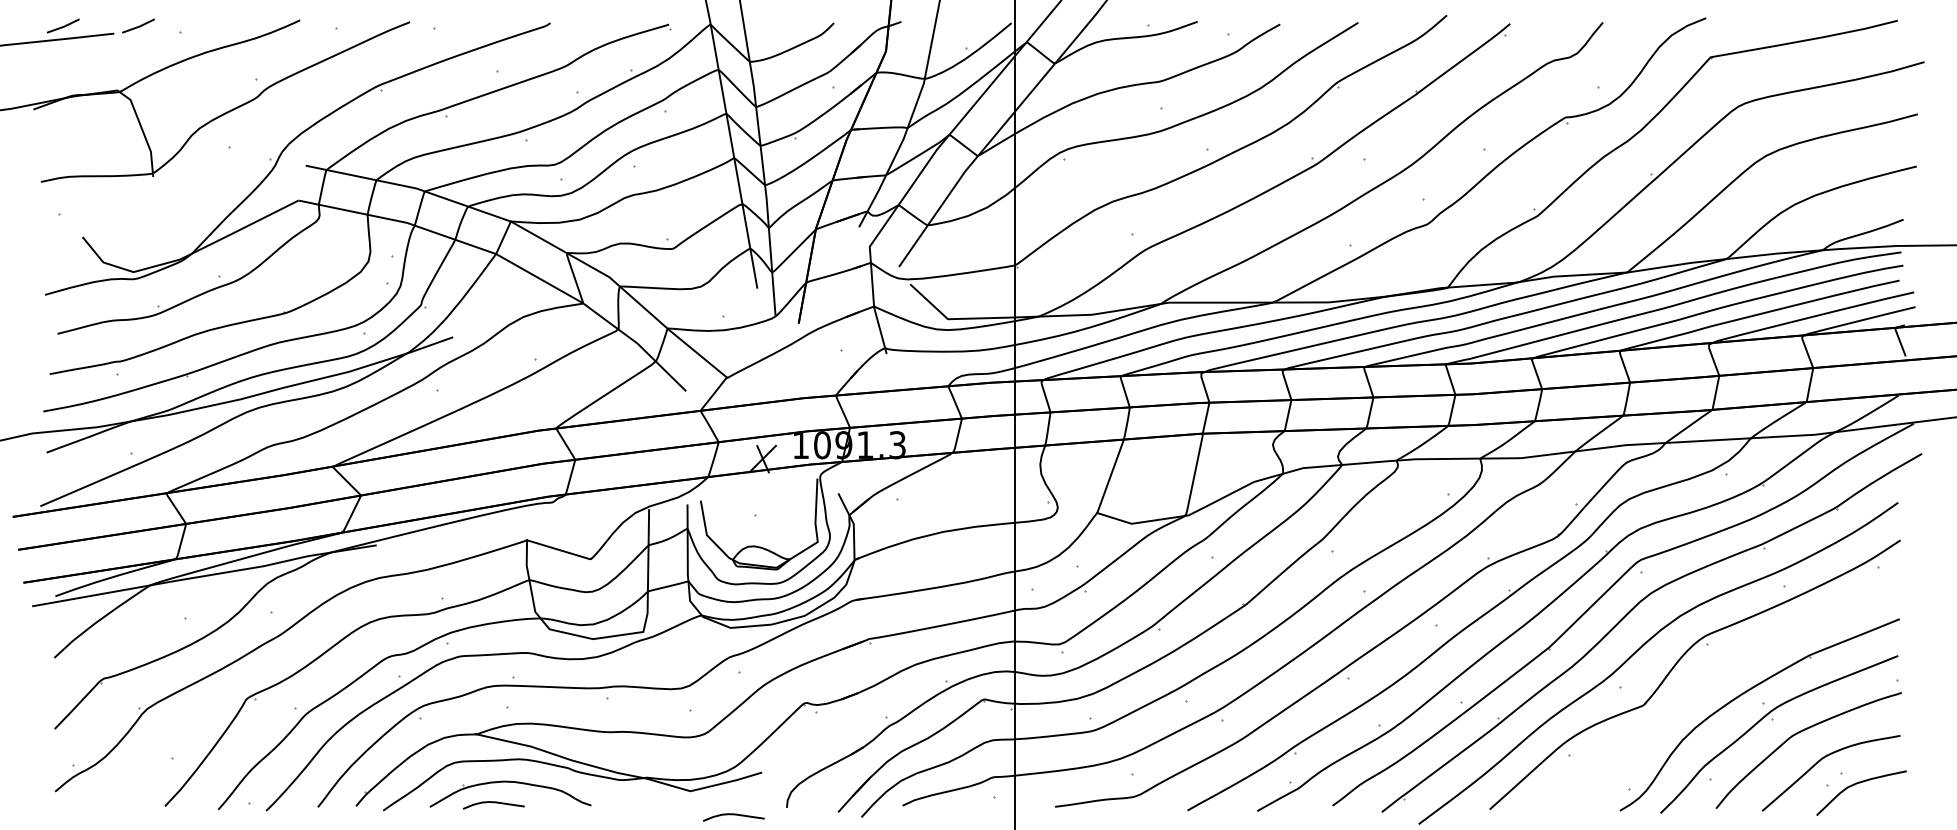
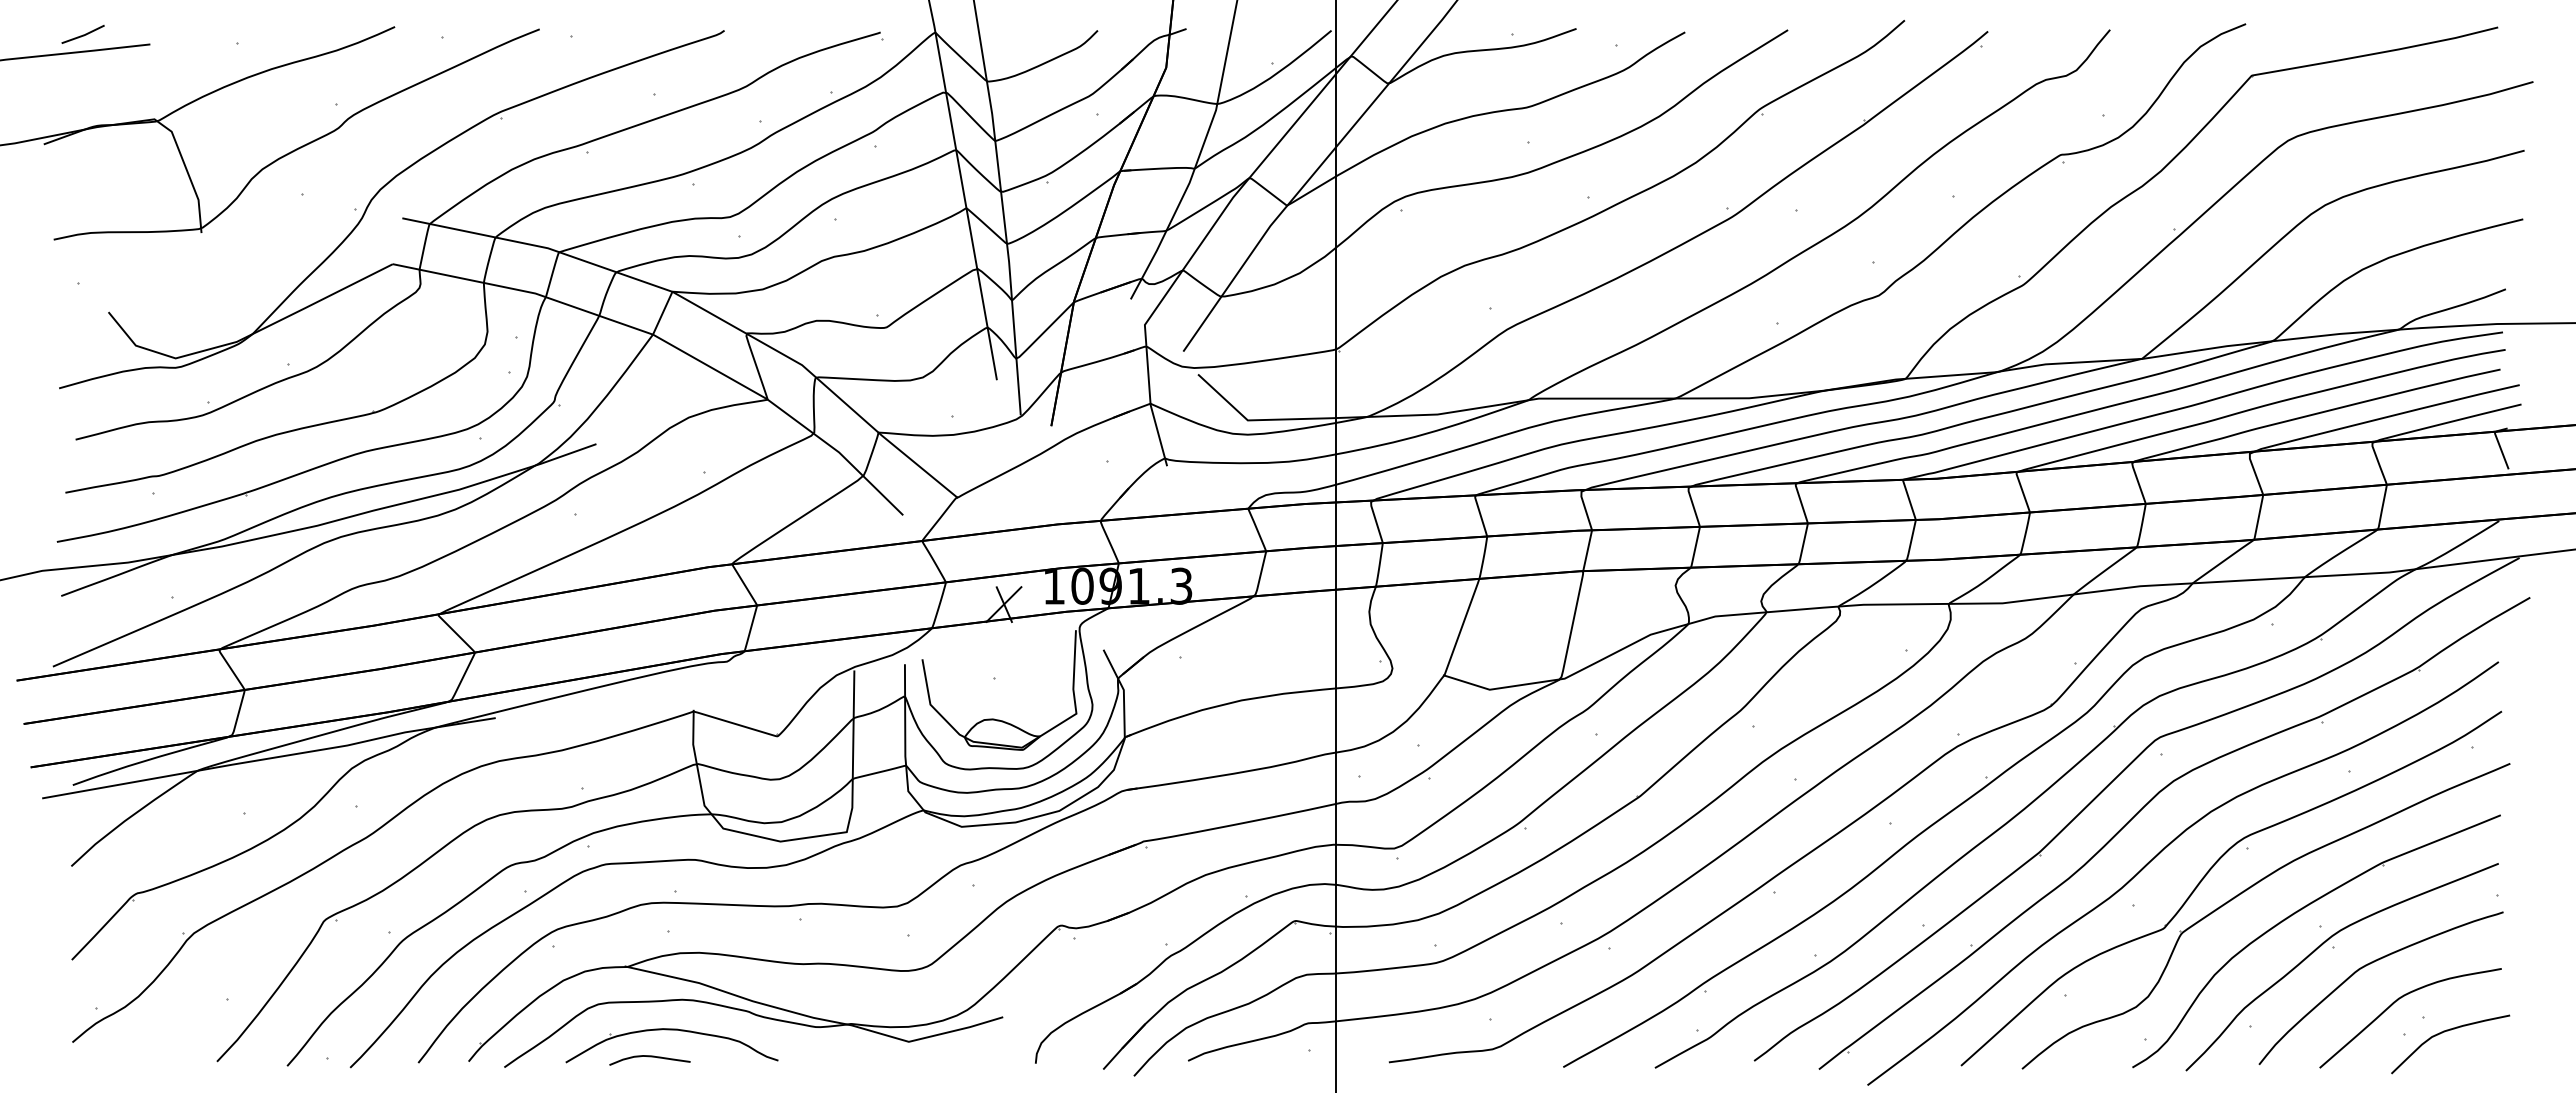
line: (138, 26) -> (181, 34), removed
part: (1707, 676) -> (2247, 890), added
curve: (733, 815) -> (965, 1073), removed

